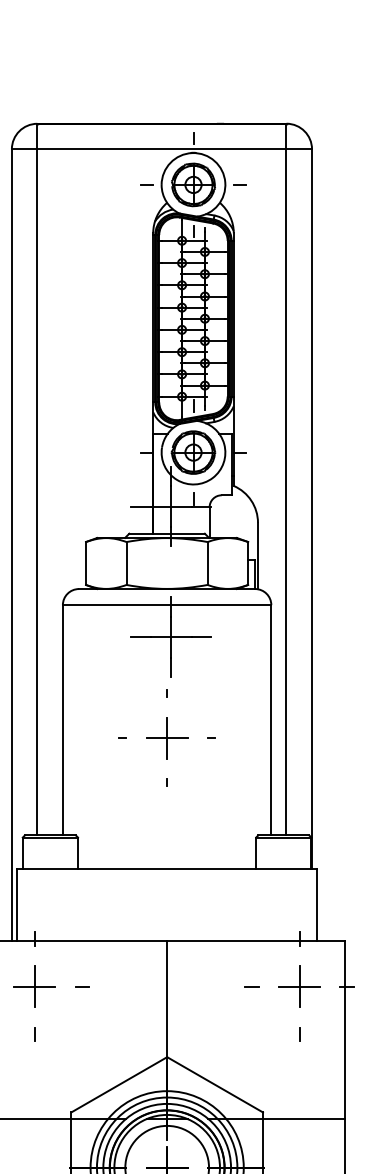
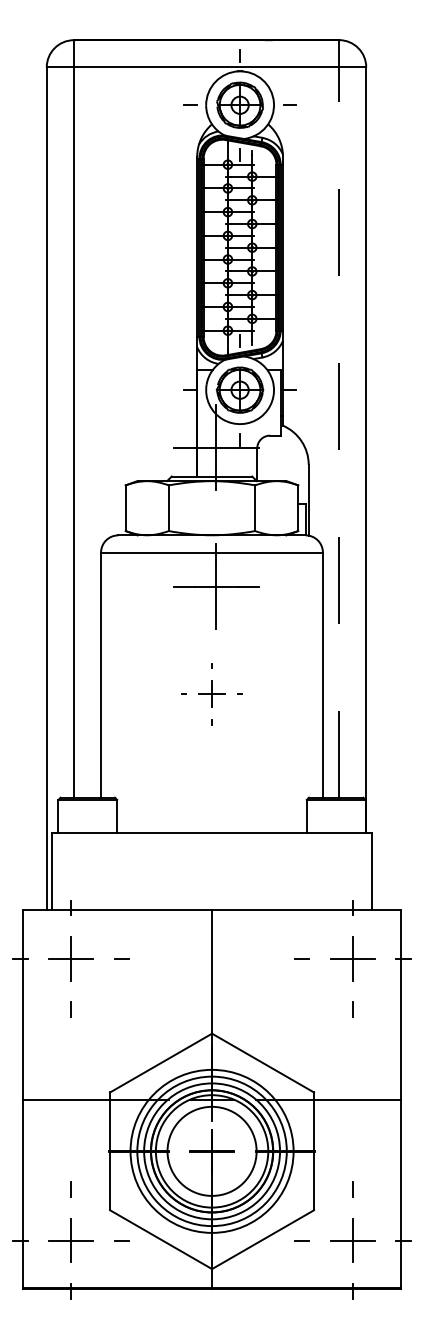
line: (286, 492) -> (339, 432), solid -> dashed
part: (166, 737) -> (211, 693), size x0.6

